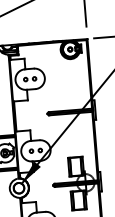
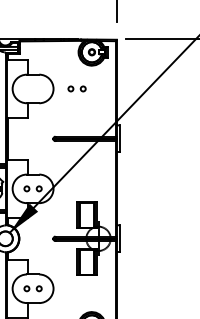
part: (29, 78) -> (76, 88), moved

